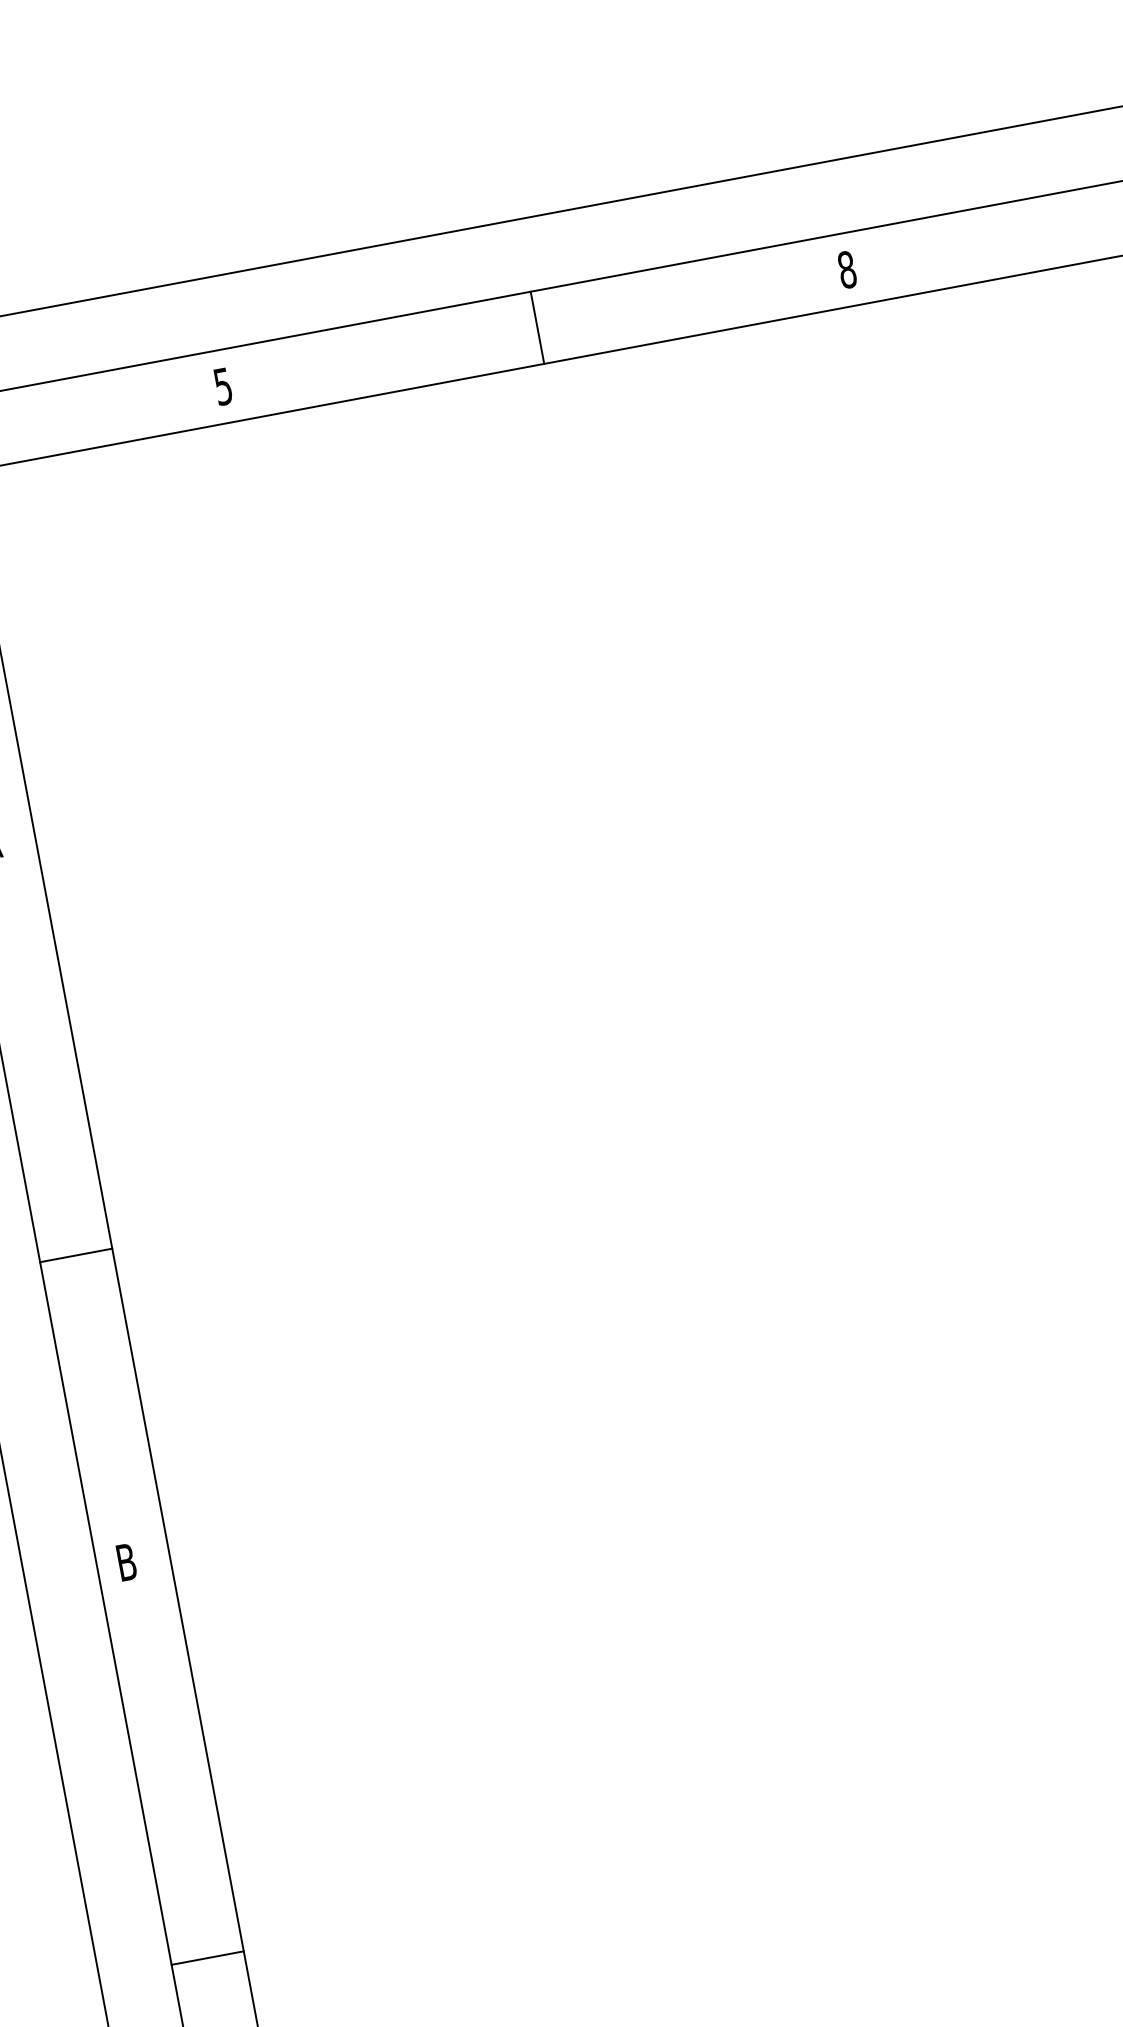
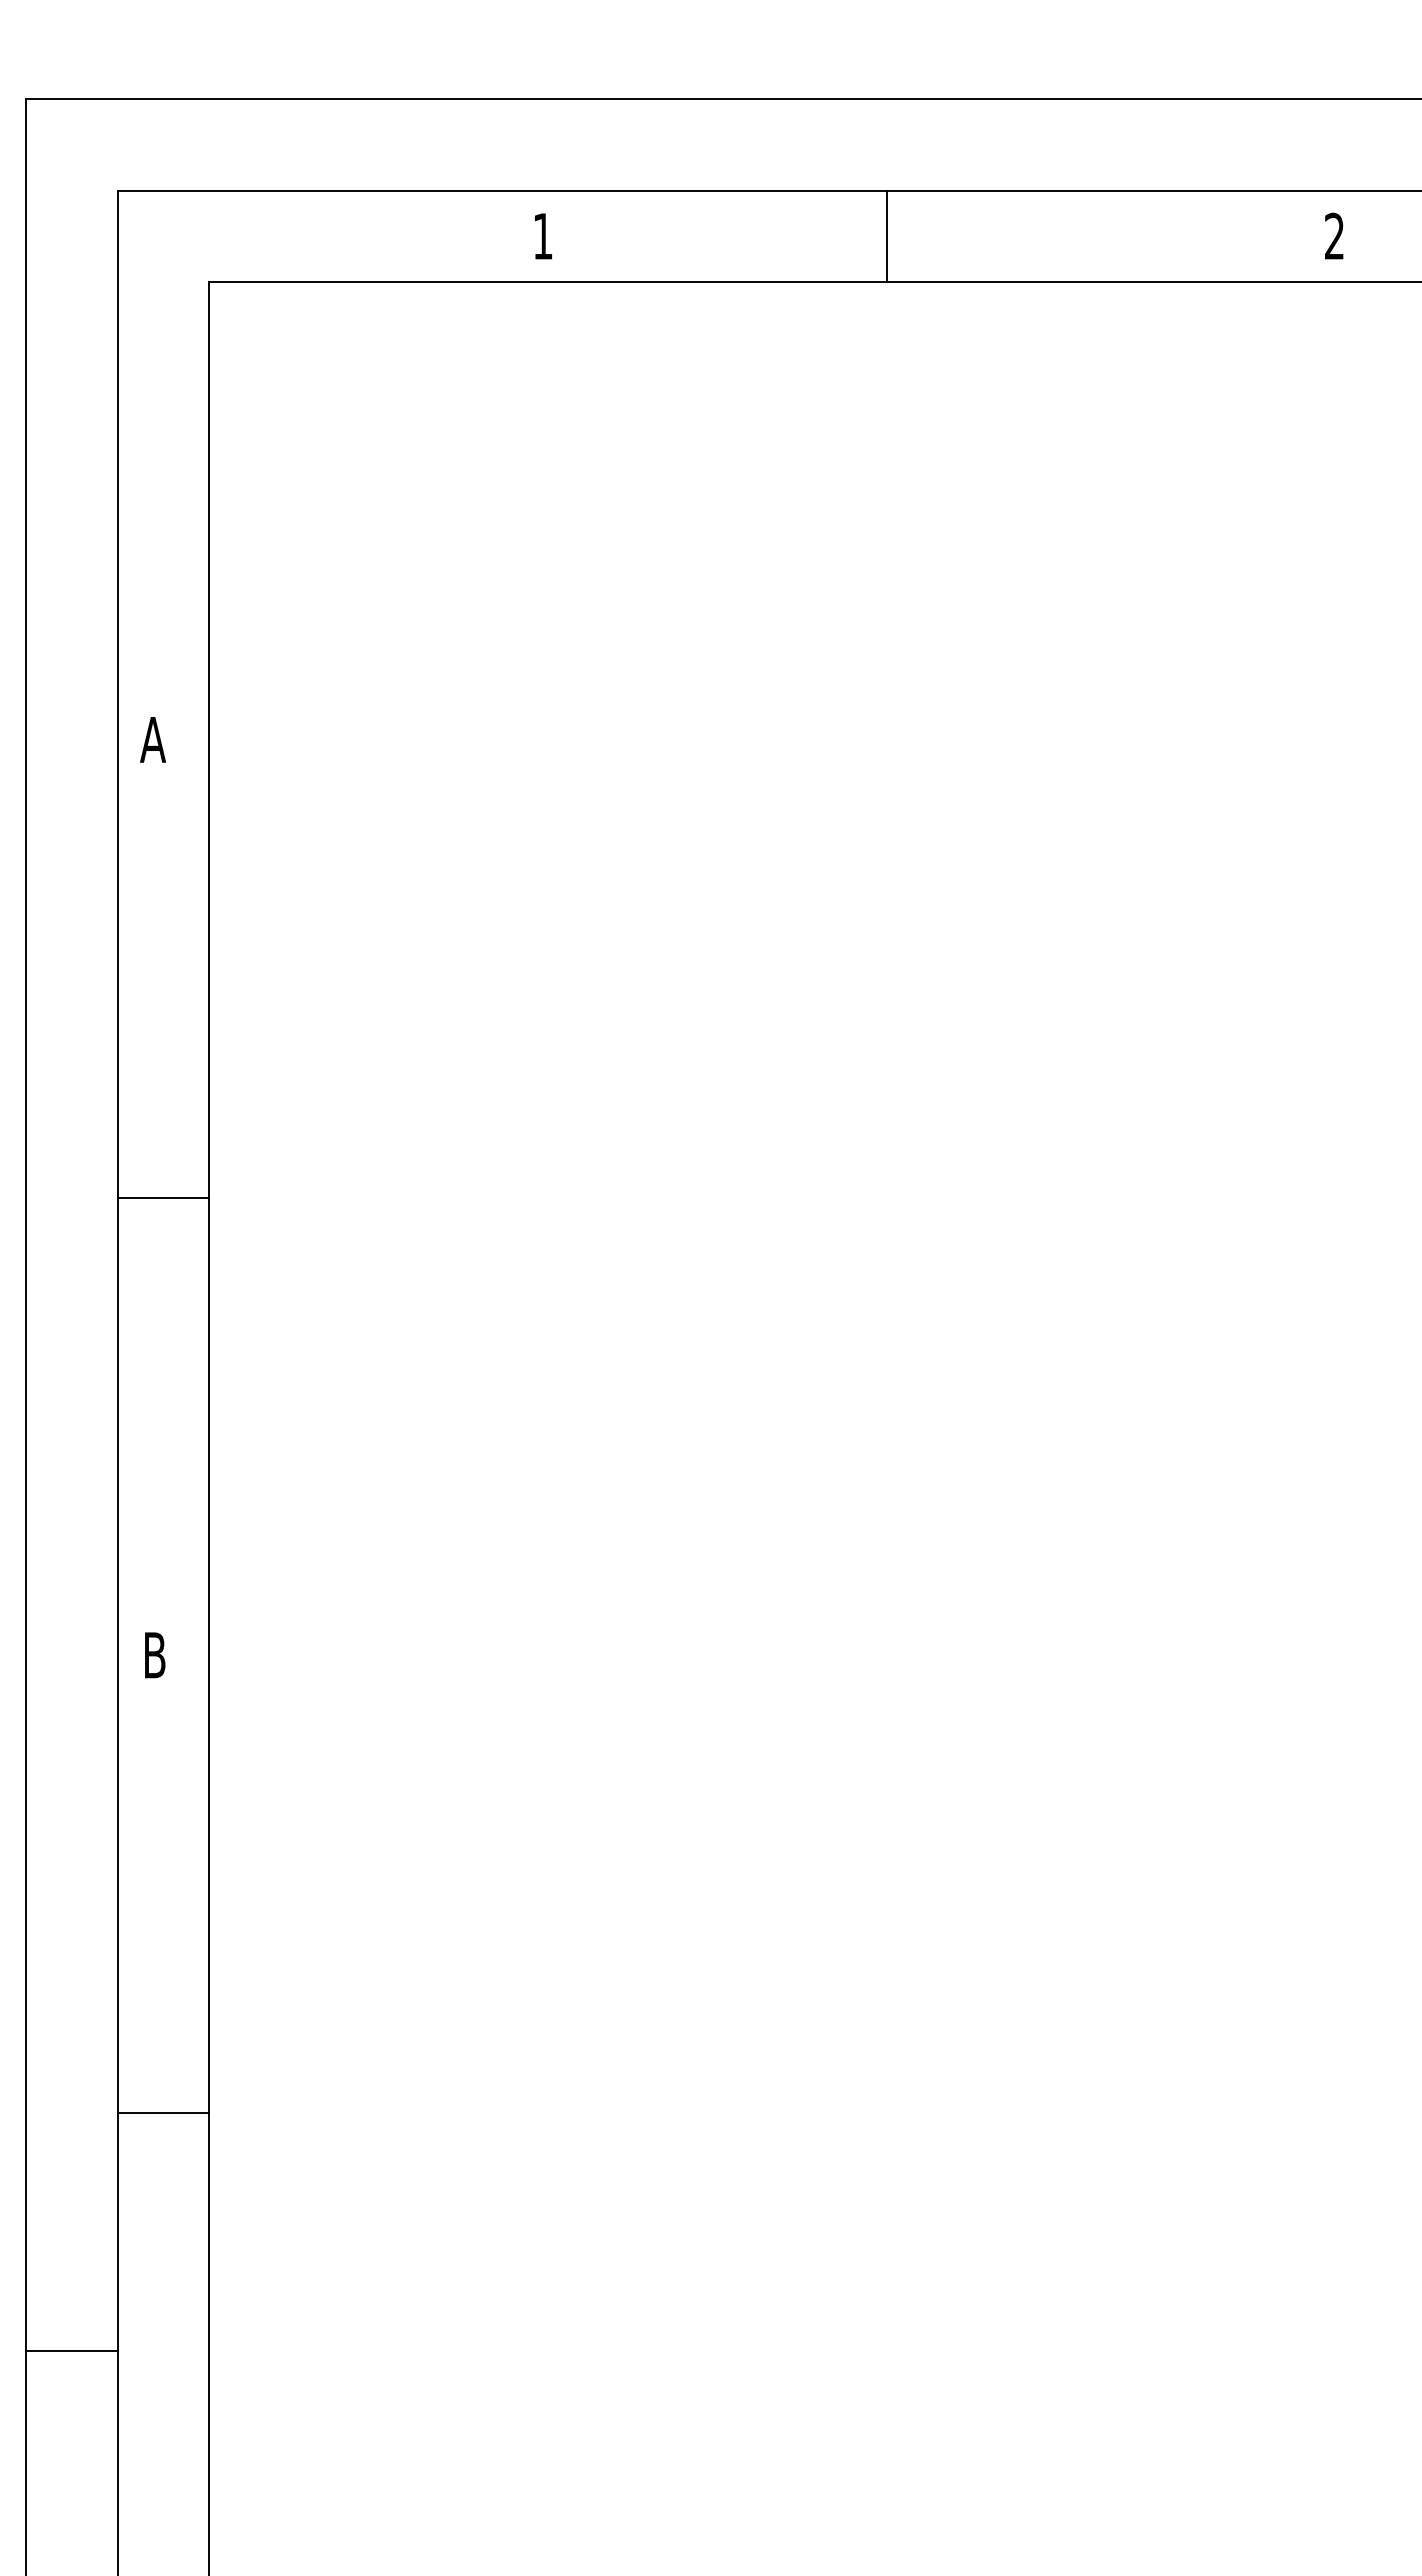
text: (847, 269) -> (1334, 236), 8 -> 2
line: (537, 327) -> (886, 236), moved
text: (222, 386) -> (542, 236), 5 -> 1
line: (76, 1255) -> (163, 1197), moved
line: (207, 1958) -> (163, 2113), moved

